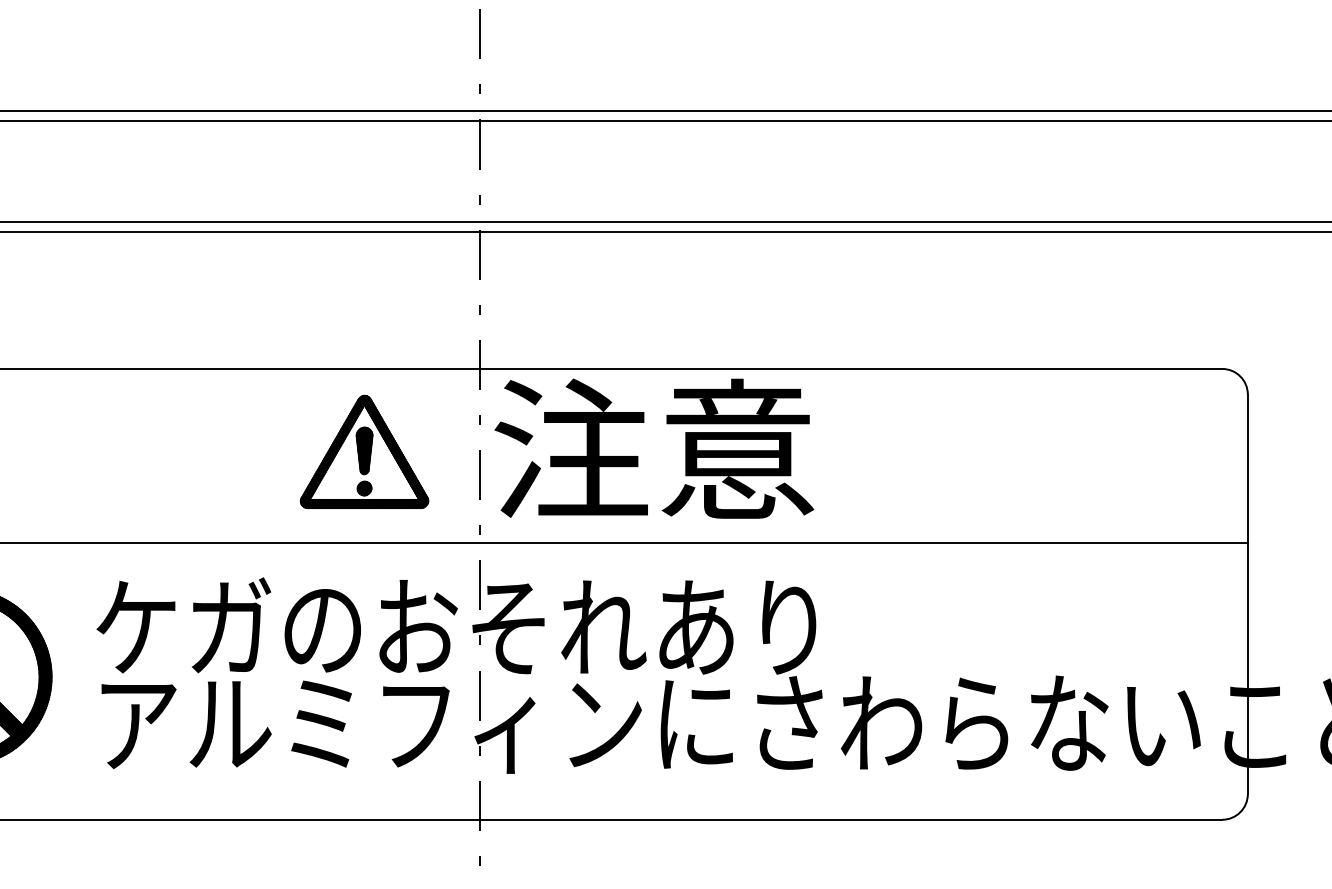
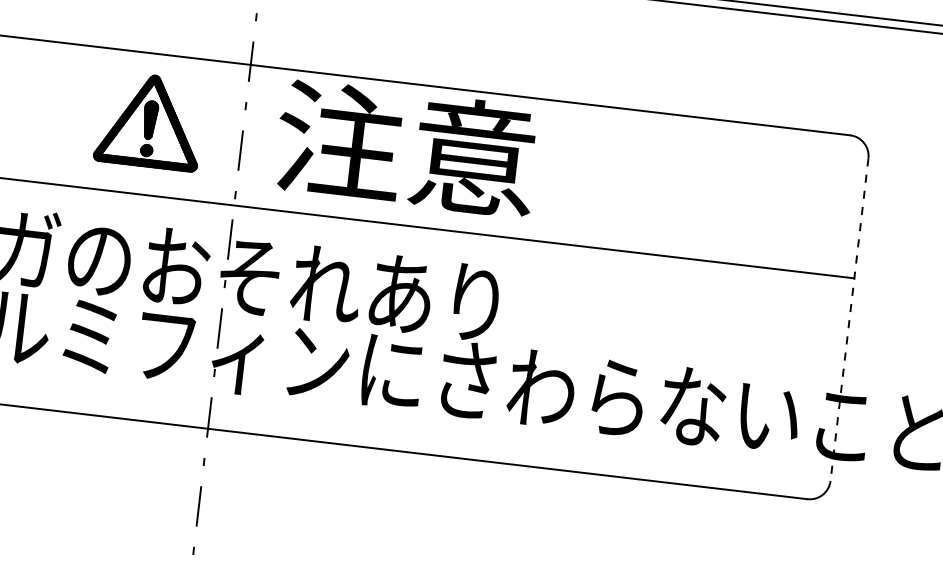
text: (654, 448) -> (407, 148), moved
line: (1247, 594) -> (849, 319), solid -> dashed

